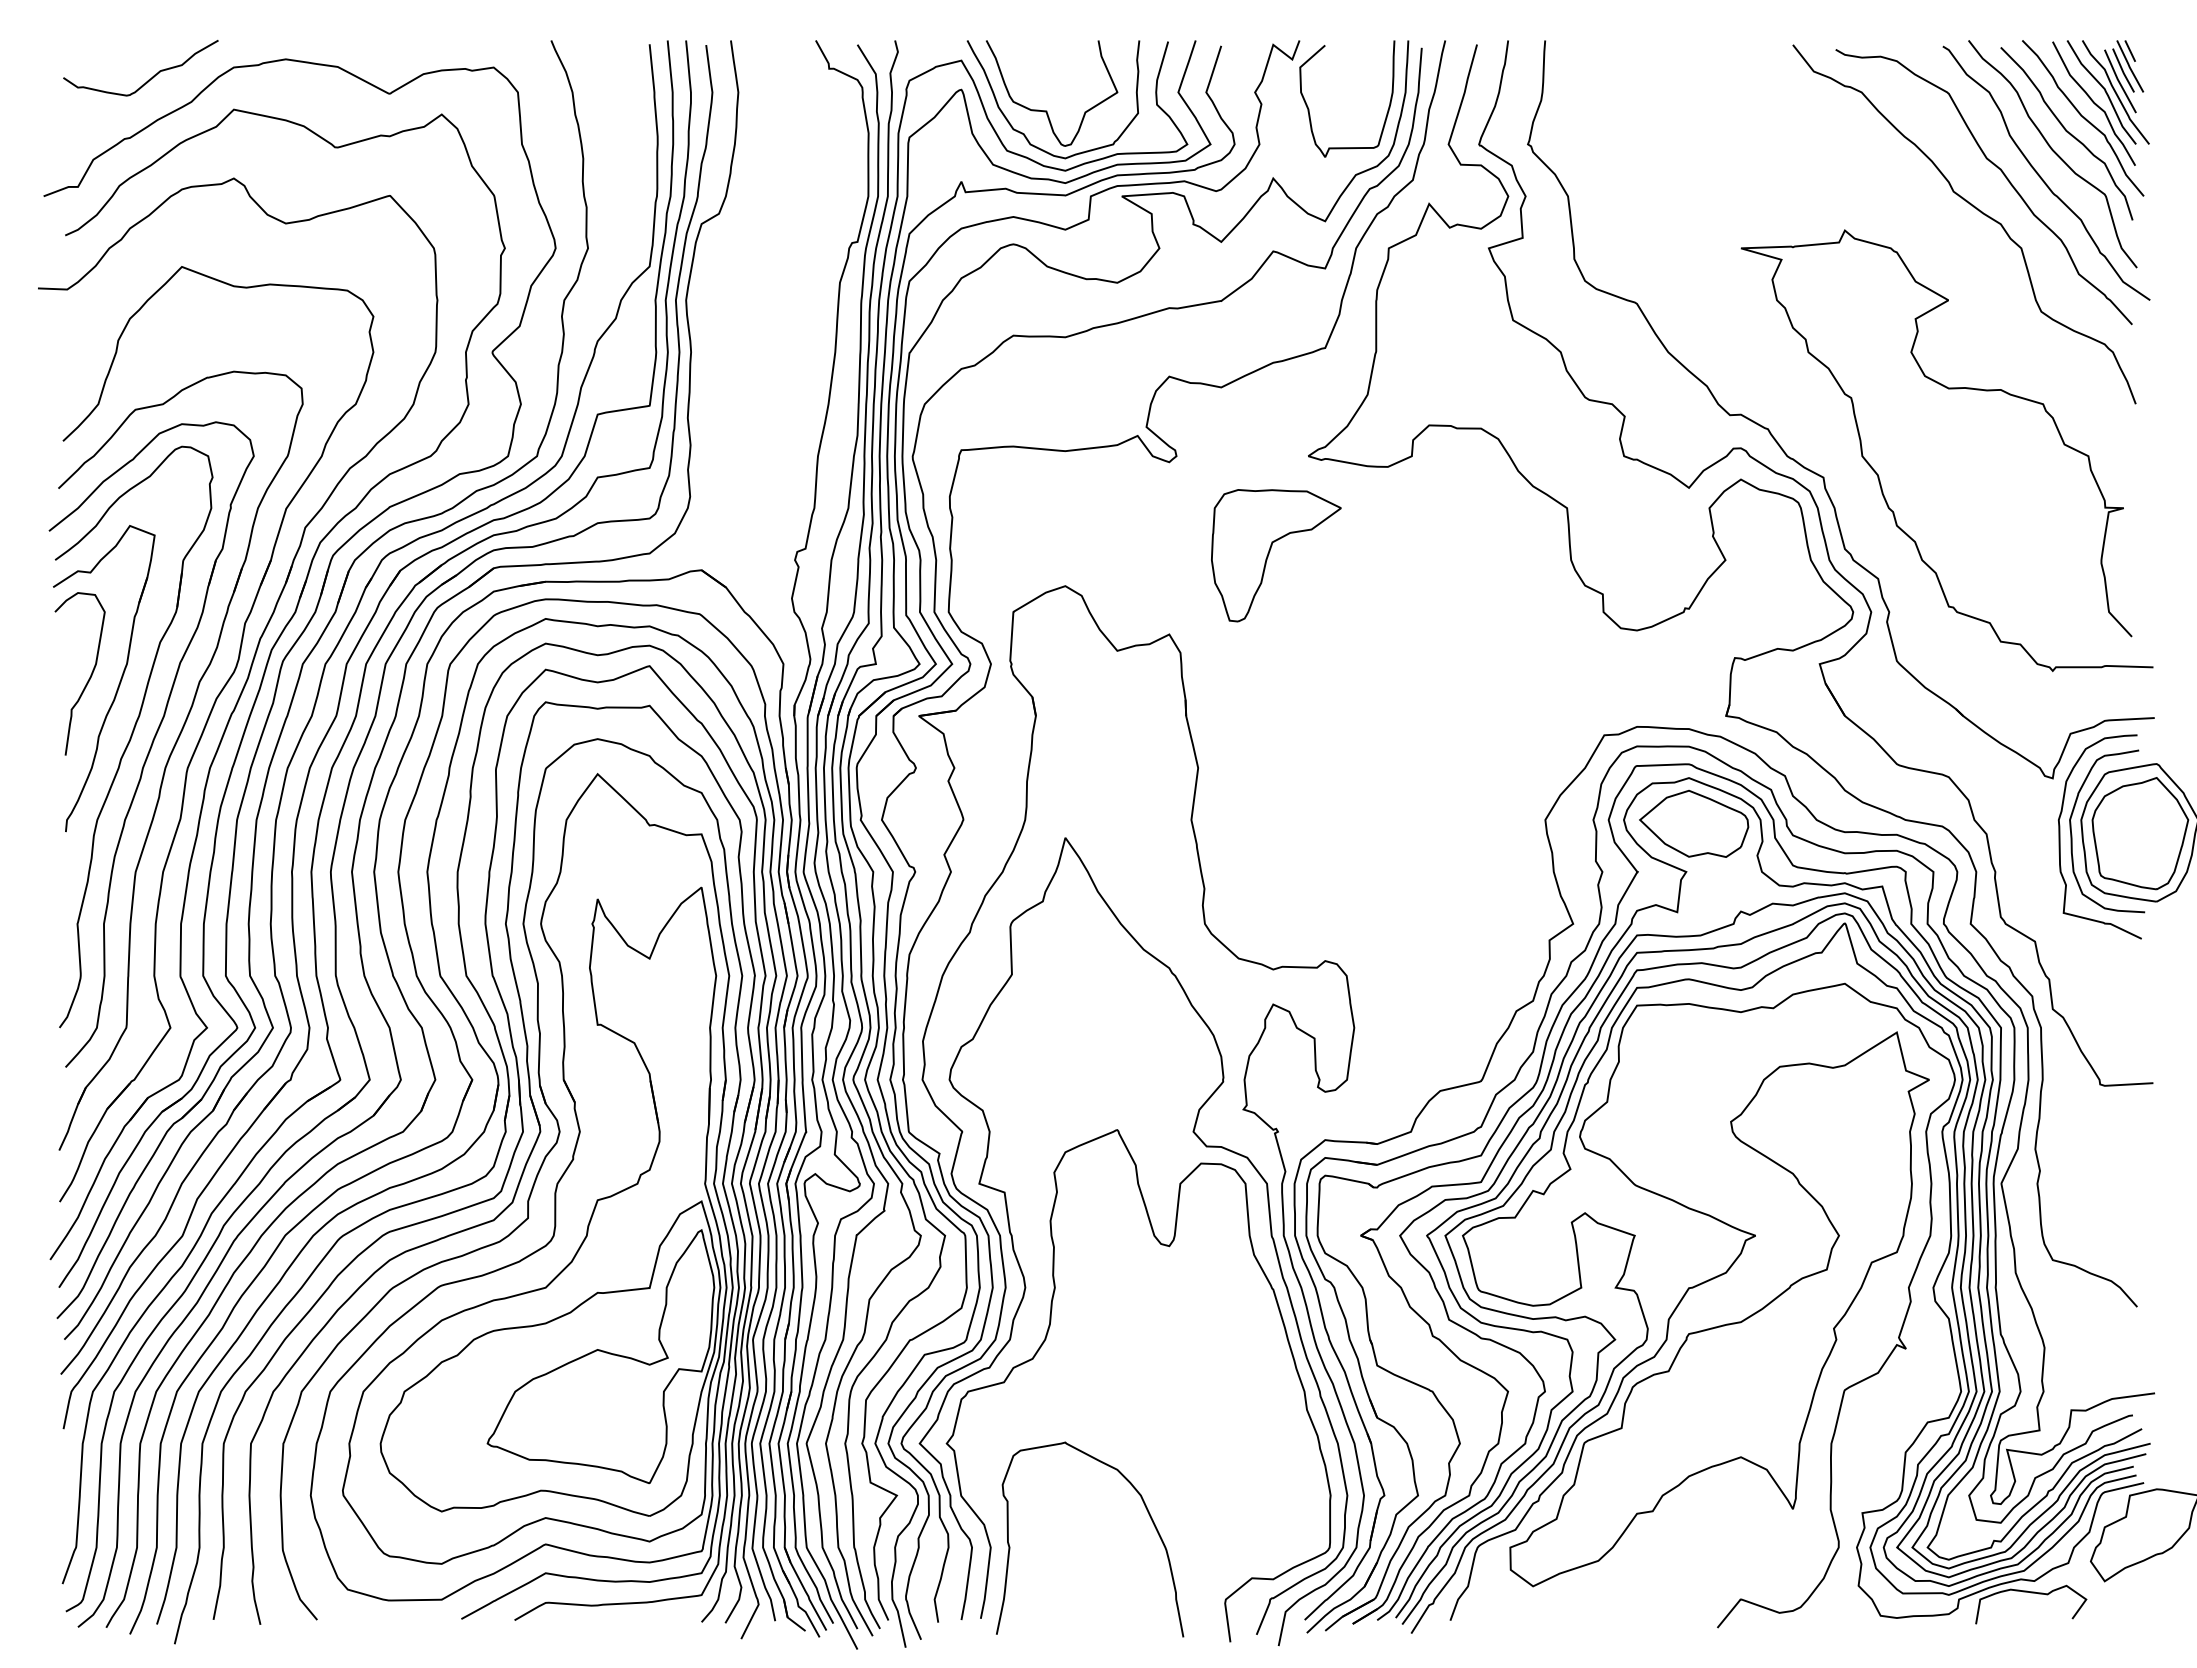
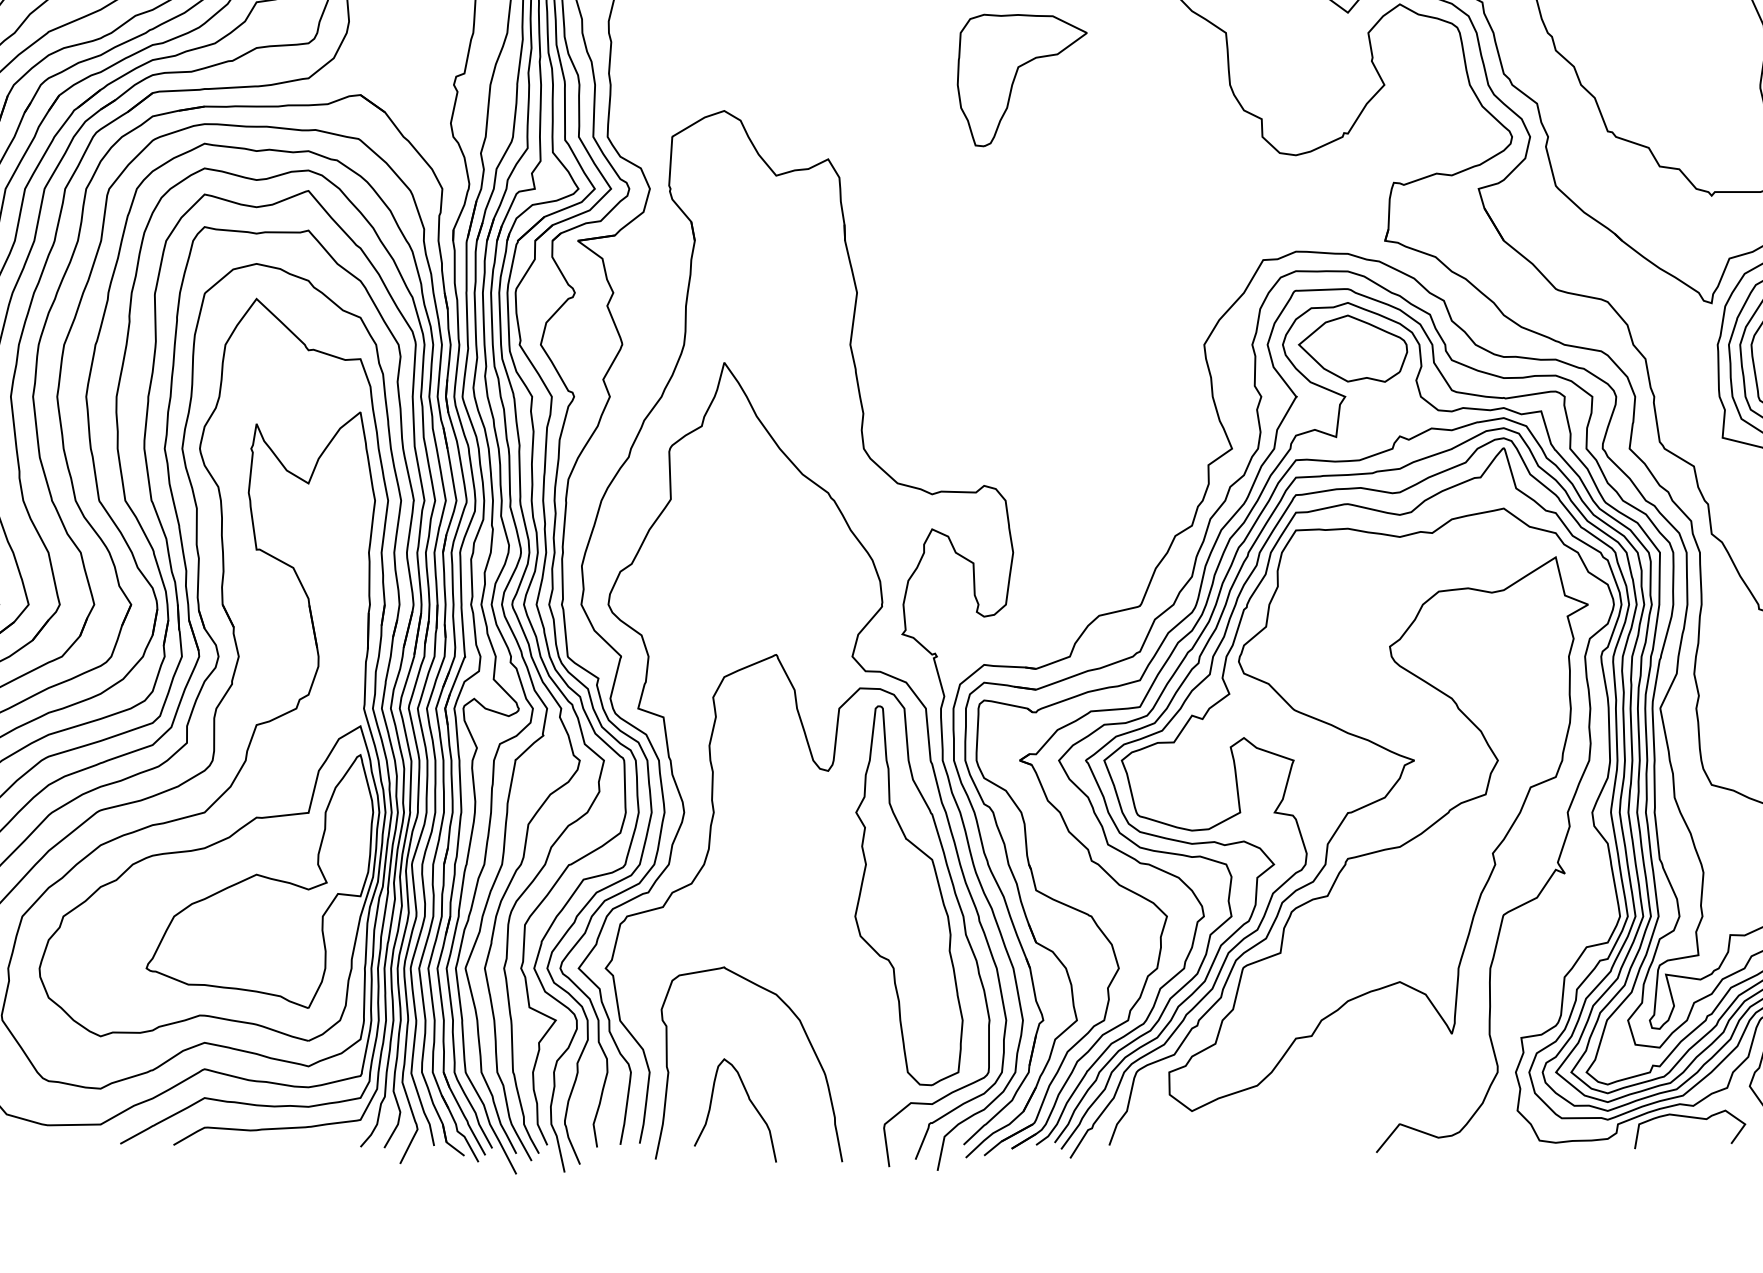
part: (1269, 554) -> (1015, 79), moved
part: (1249, 1370) -> (908, 895), added
curve: (1090, 1576) -> (749, 1101), added

